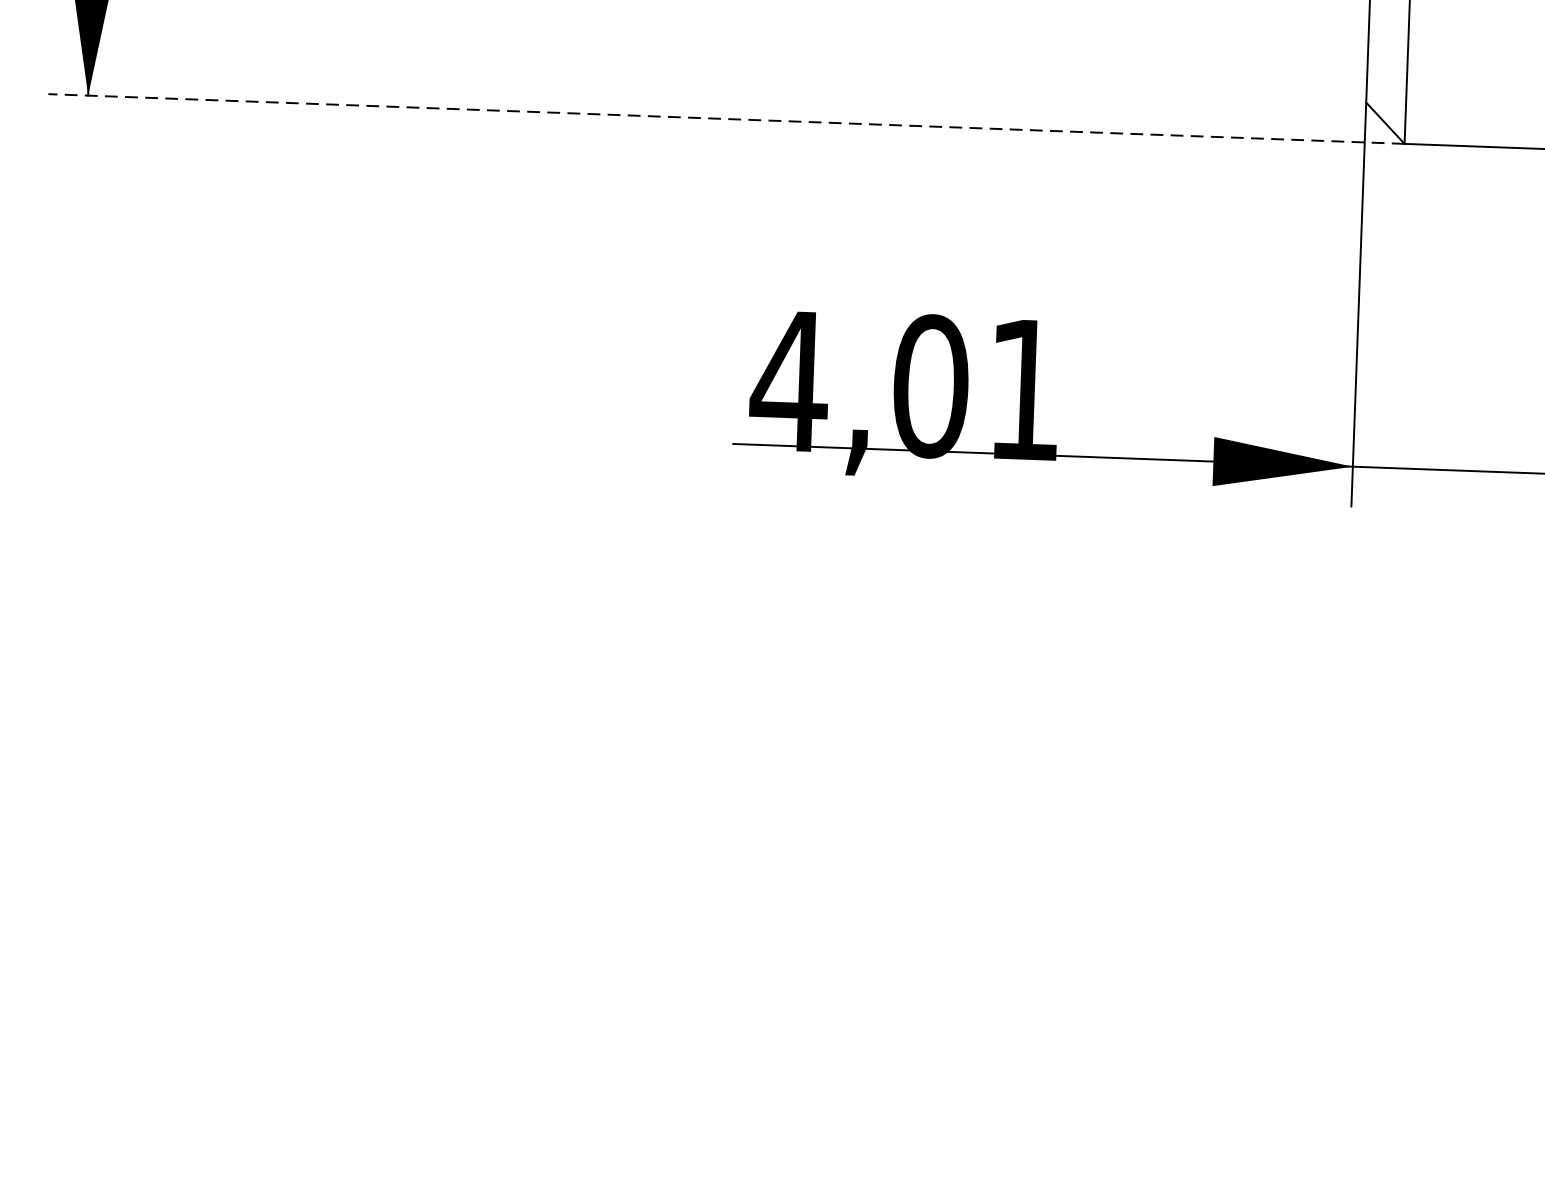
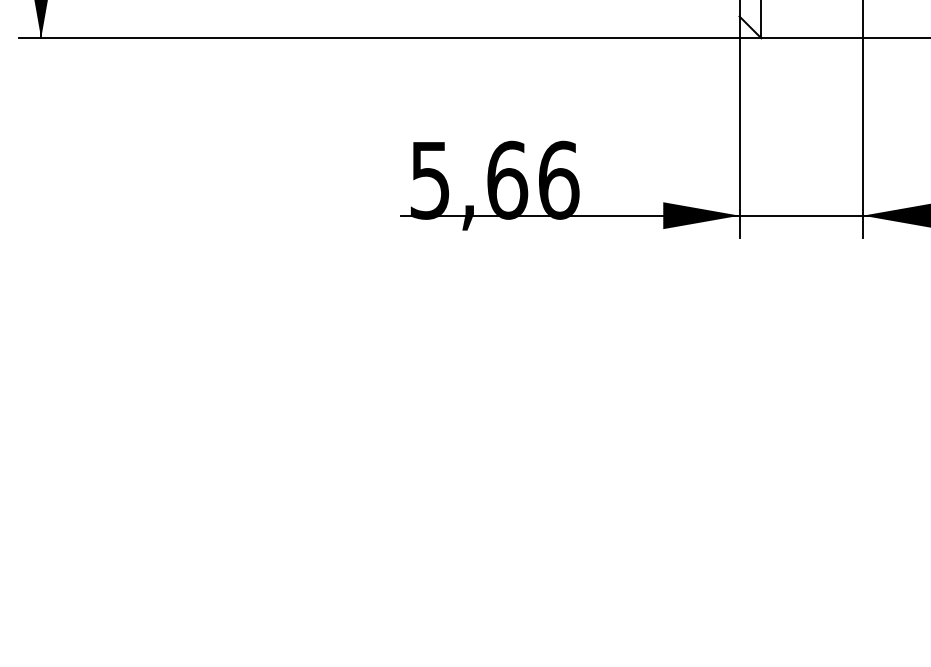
line: (726, 119) -> (390, 38), dashed -> solid
text: (905, 384) -> (493, 179), 4,01 -> 5,66

